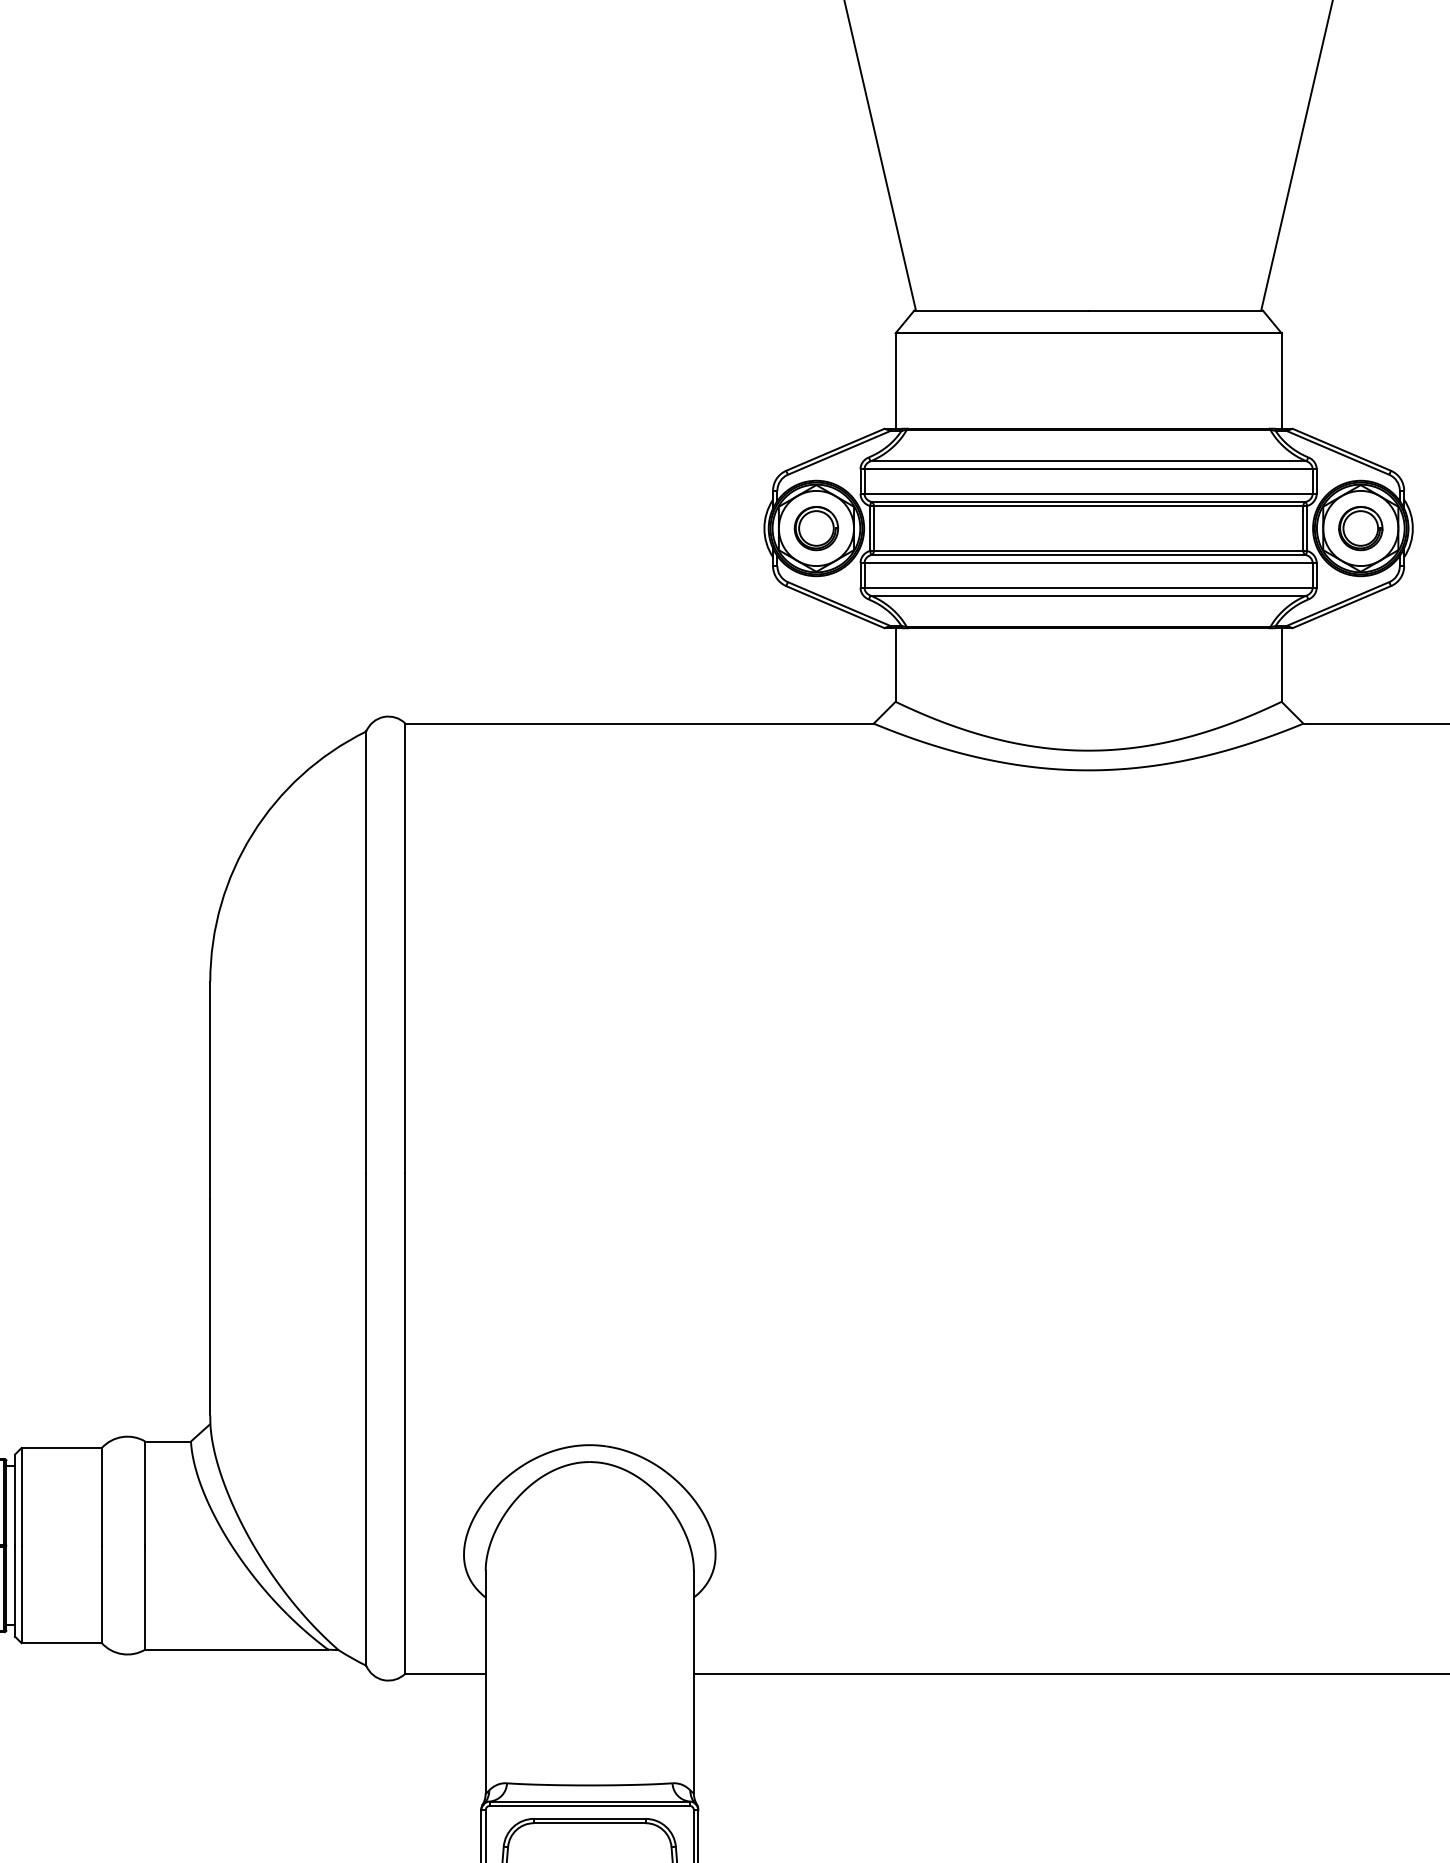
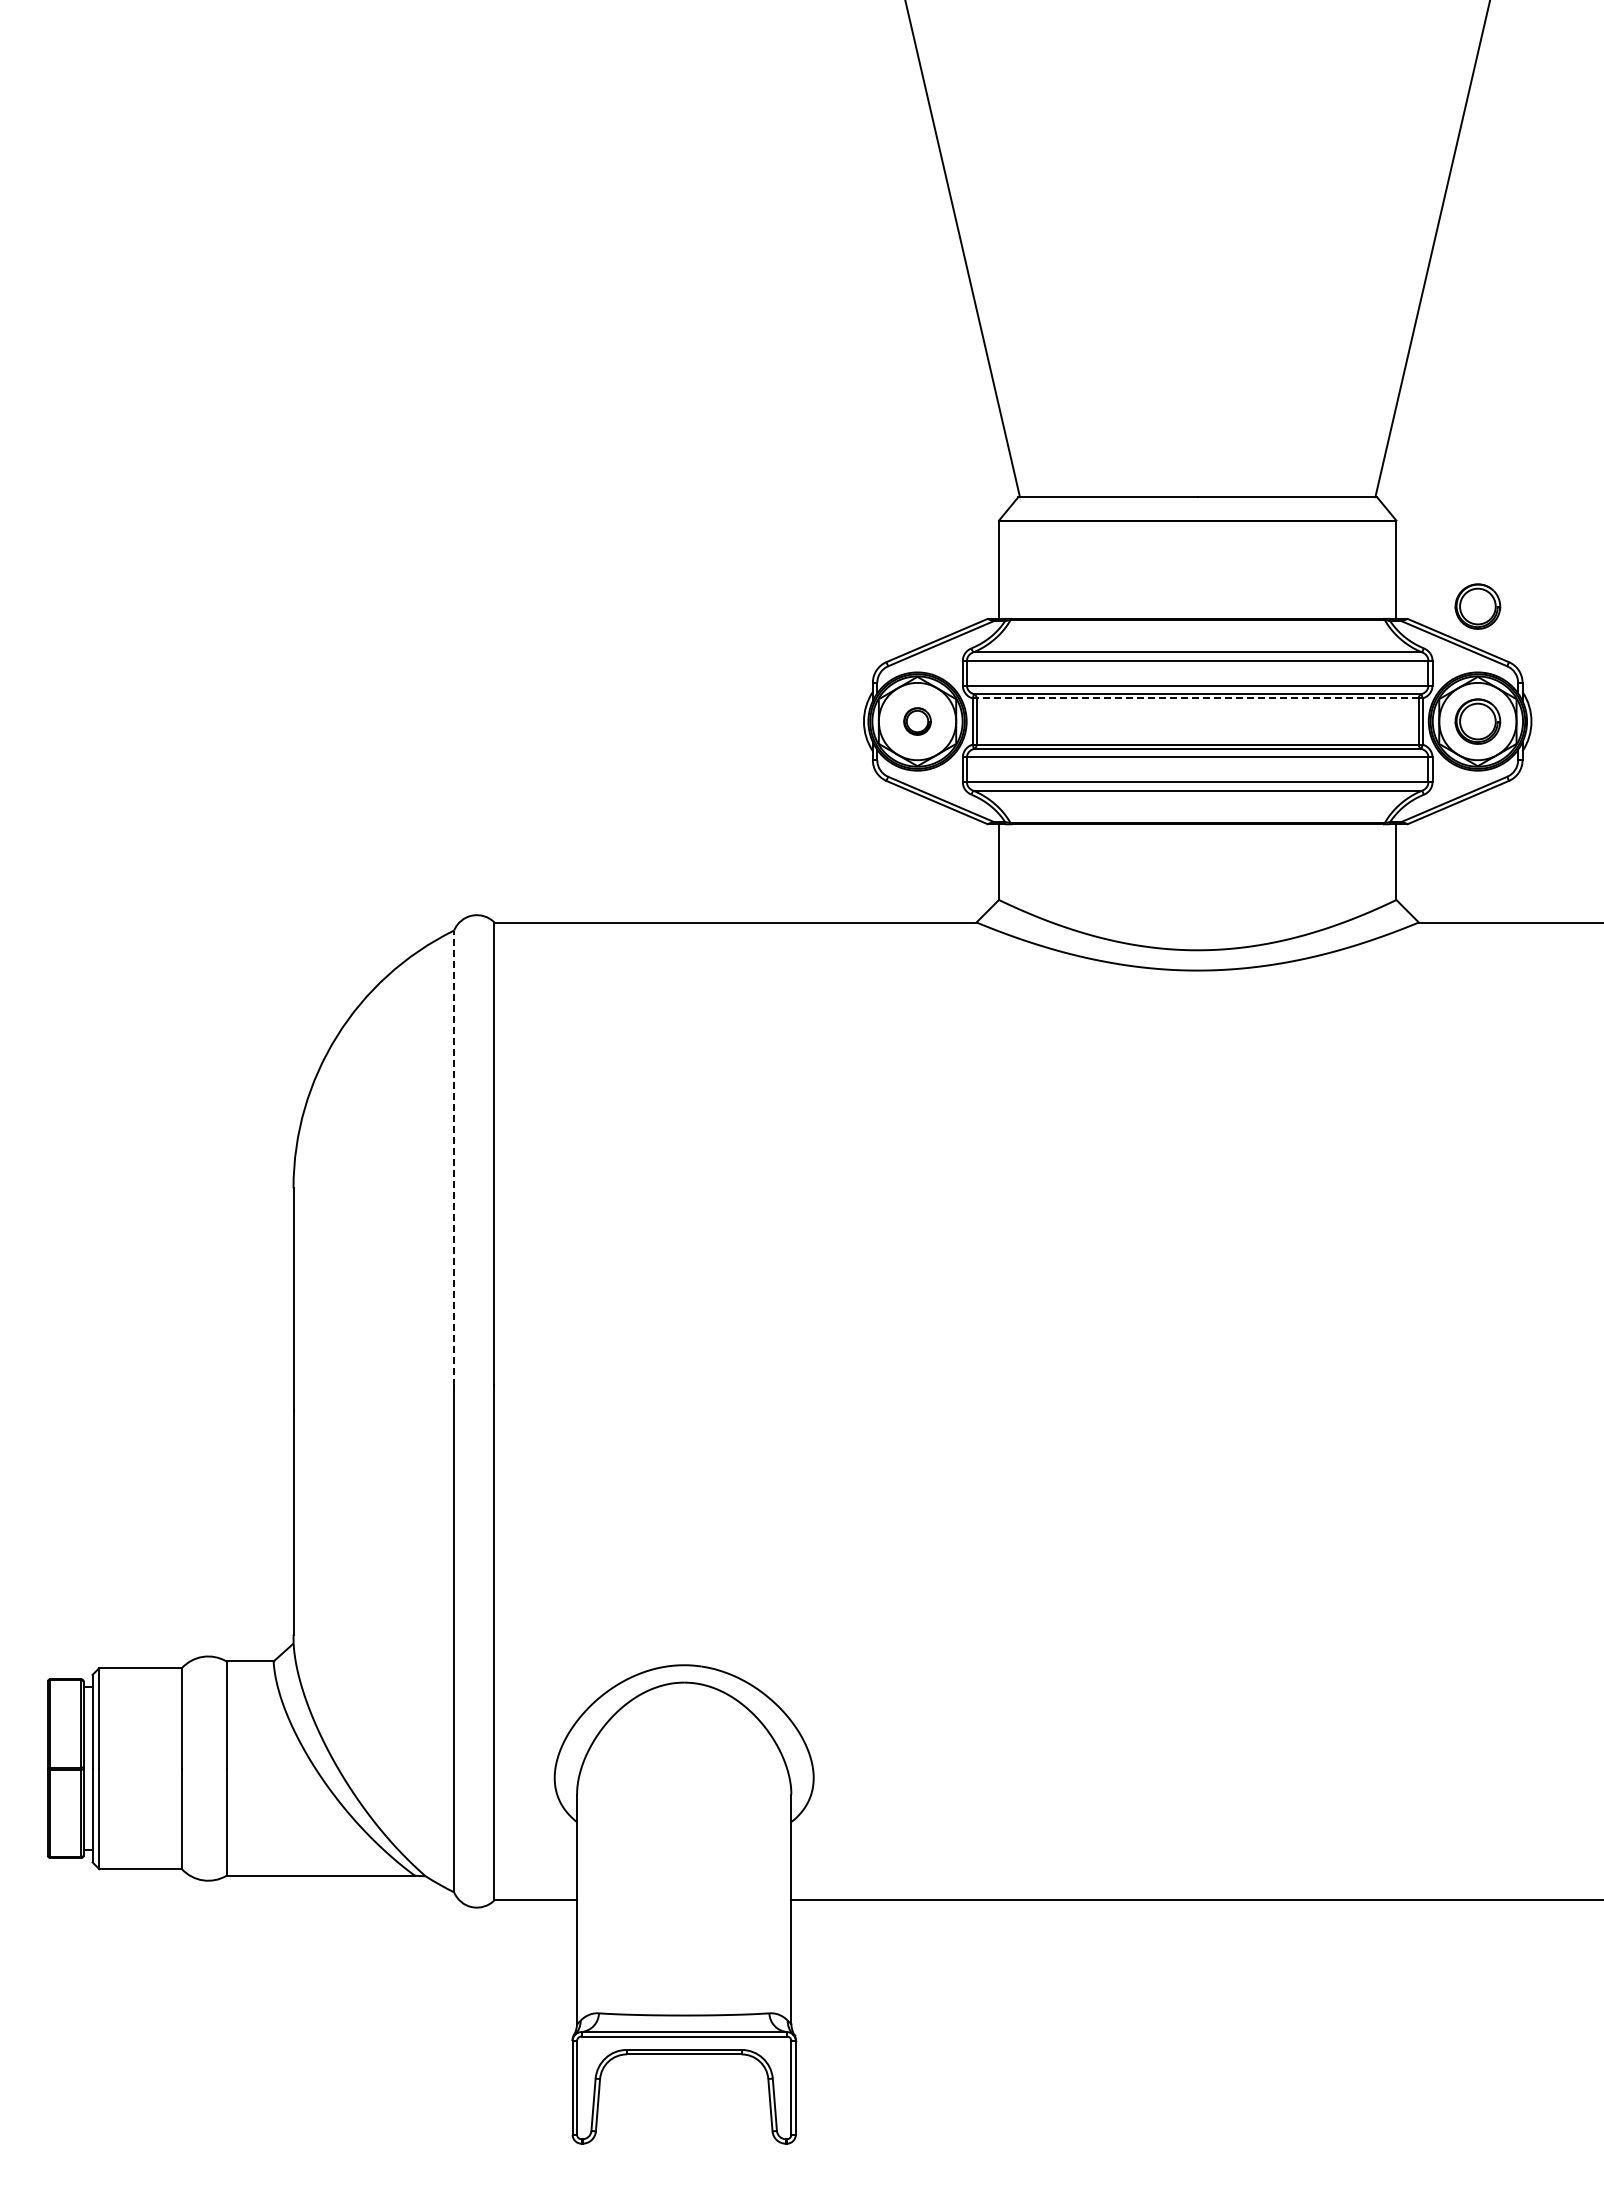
part: (1360, 416) -> (1477, 606), added
line: (1088, 506) -> (1197, 698), solid -> dashed
part: (816, 528) -> (917, 721), size x0.6
line: (366, 952) -> (454, 1158), solid -> dashed

